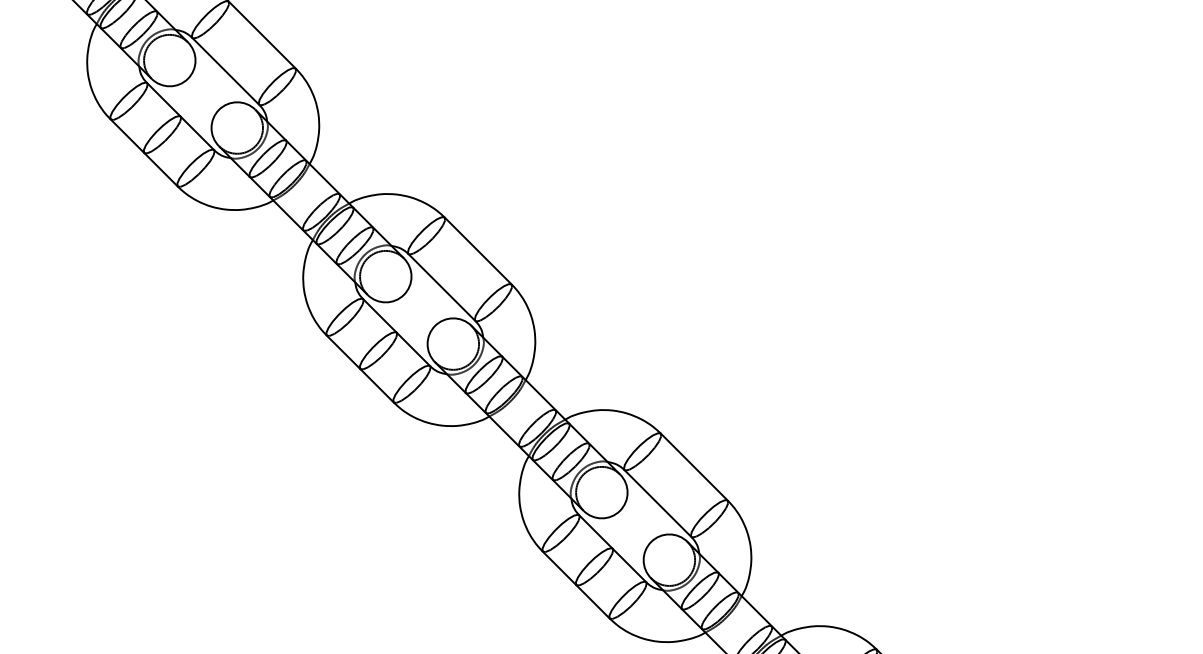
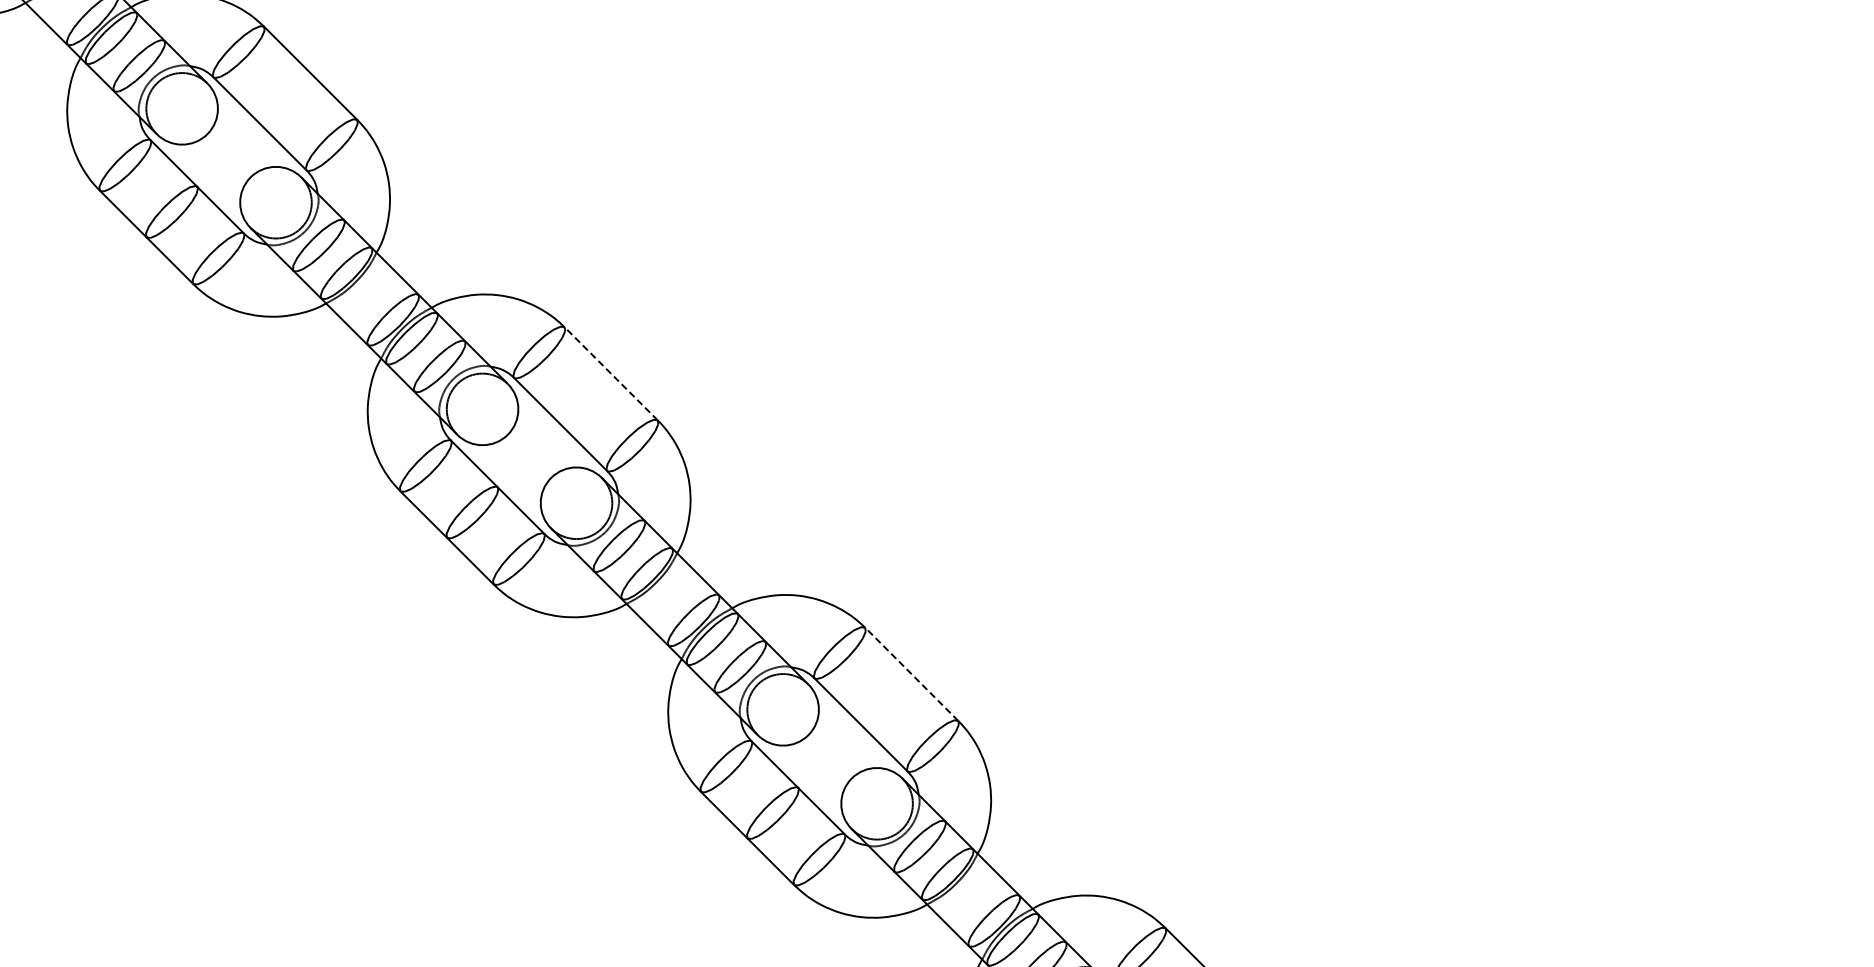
line: (478, 250) -> (611, 373), solid -> dashed
line: (694, 467) -> (911, 674), solid -> dashed

